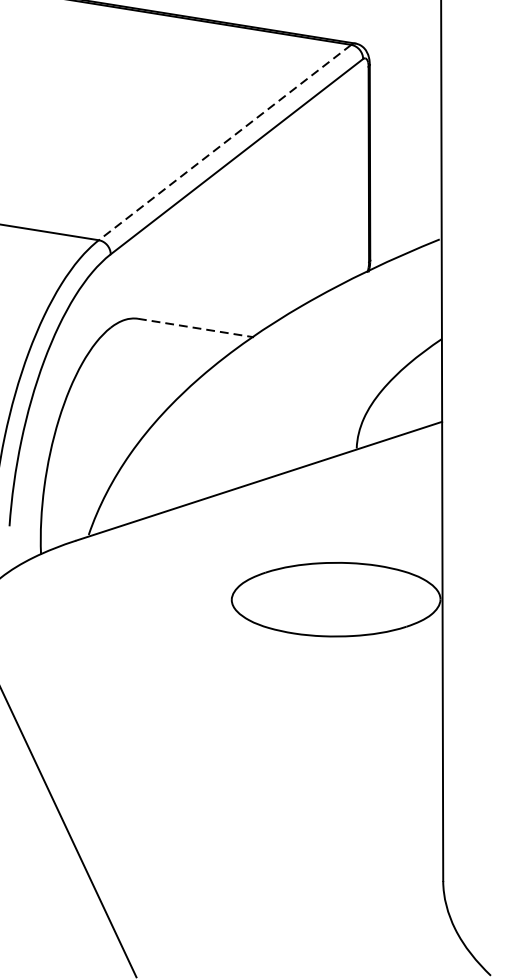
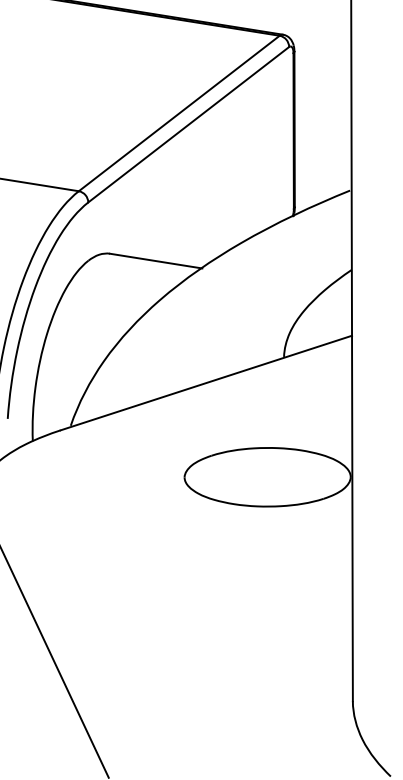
line: (225, 142) -> (179, 113), dashed -> solid
line: (196, 328) -> (156, 261), dashed -> solid

